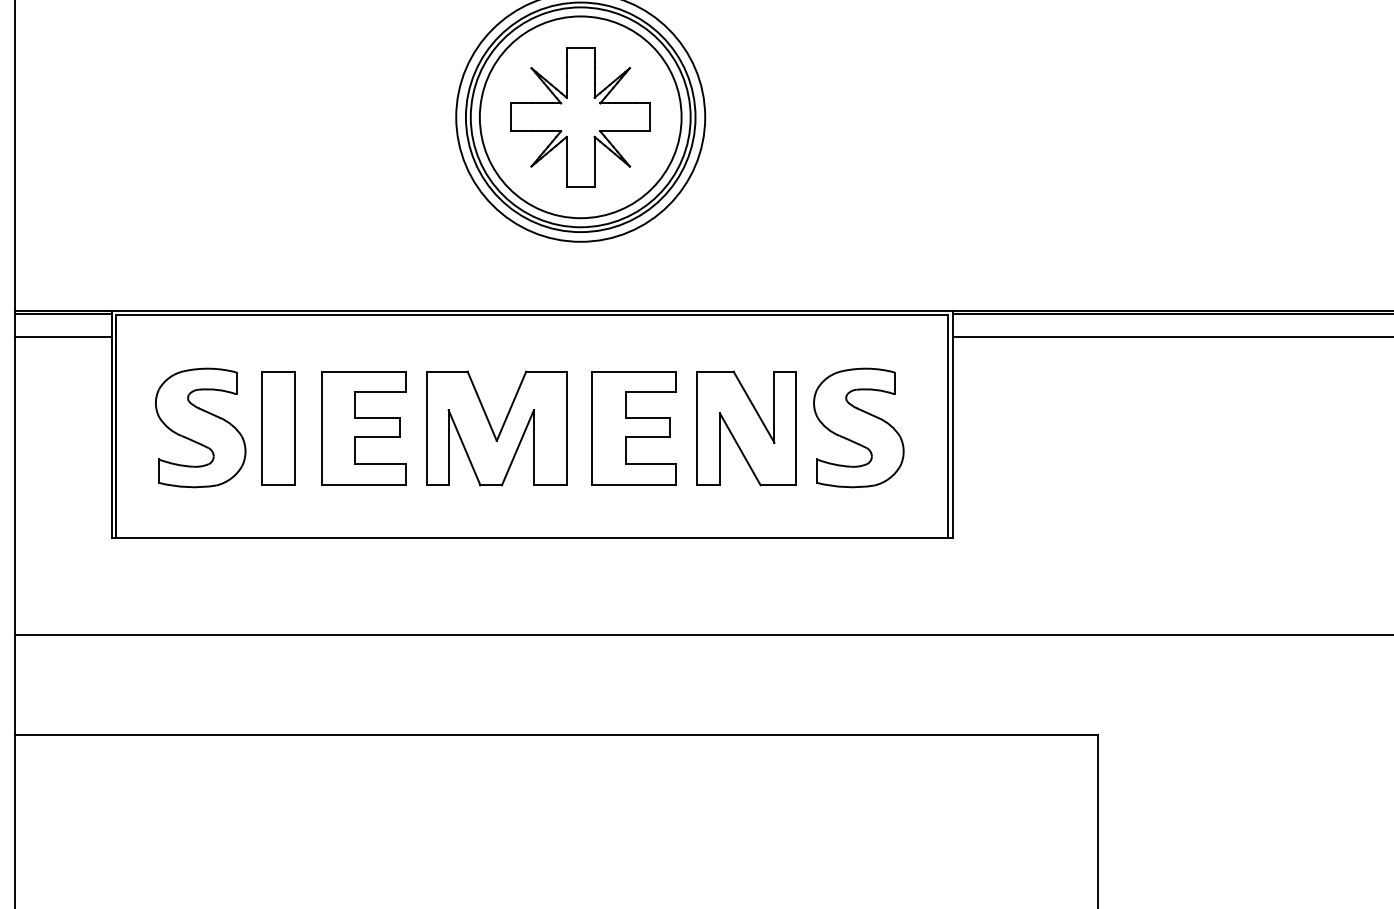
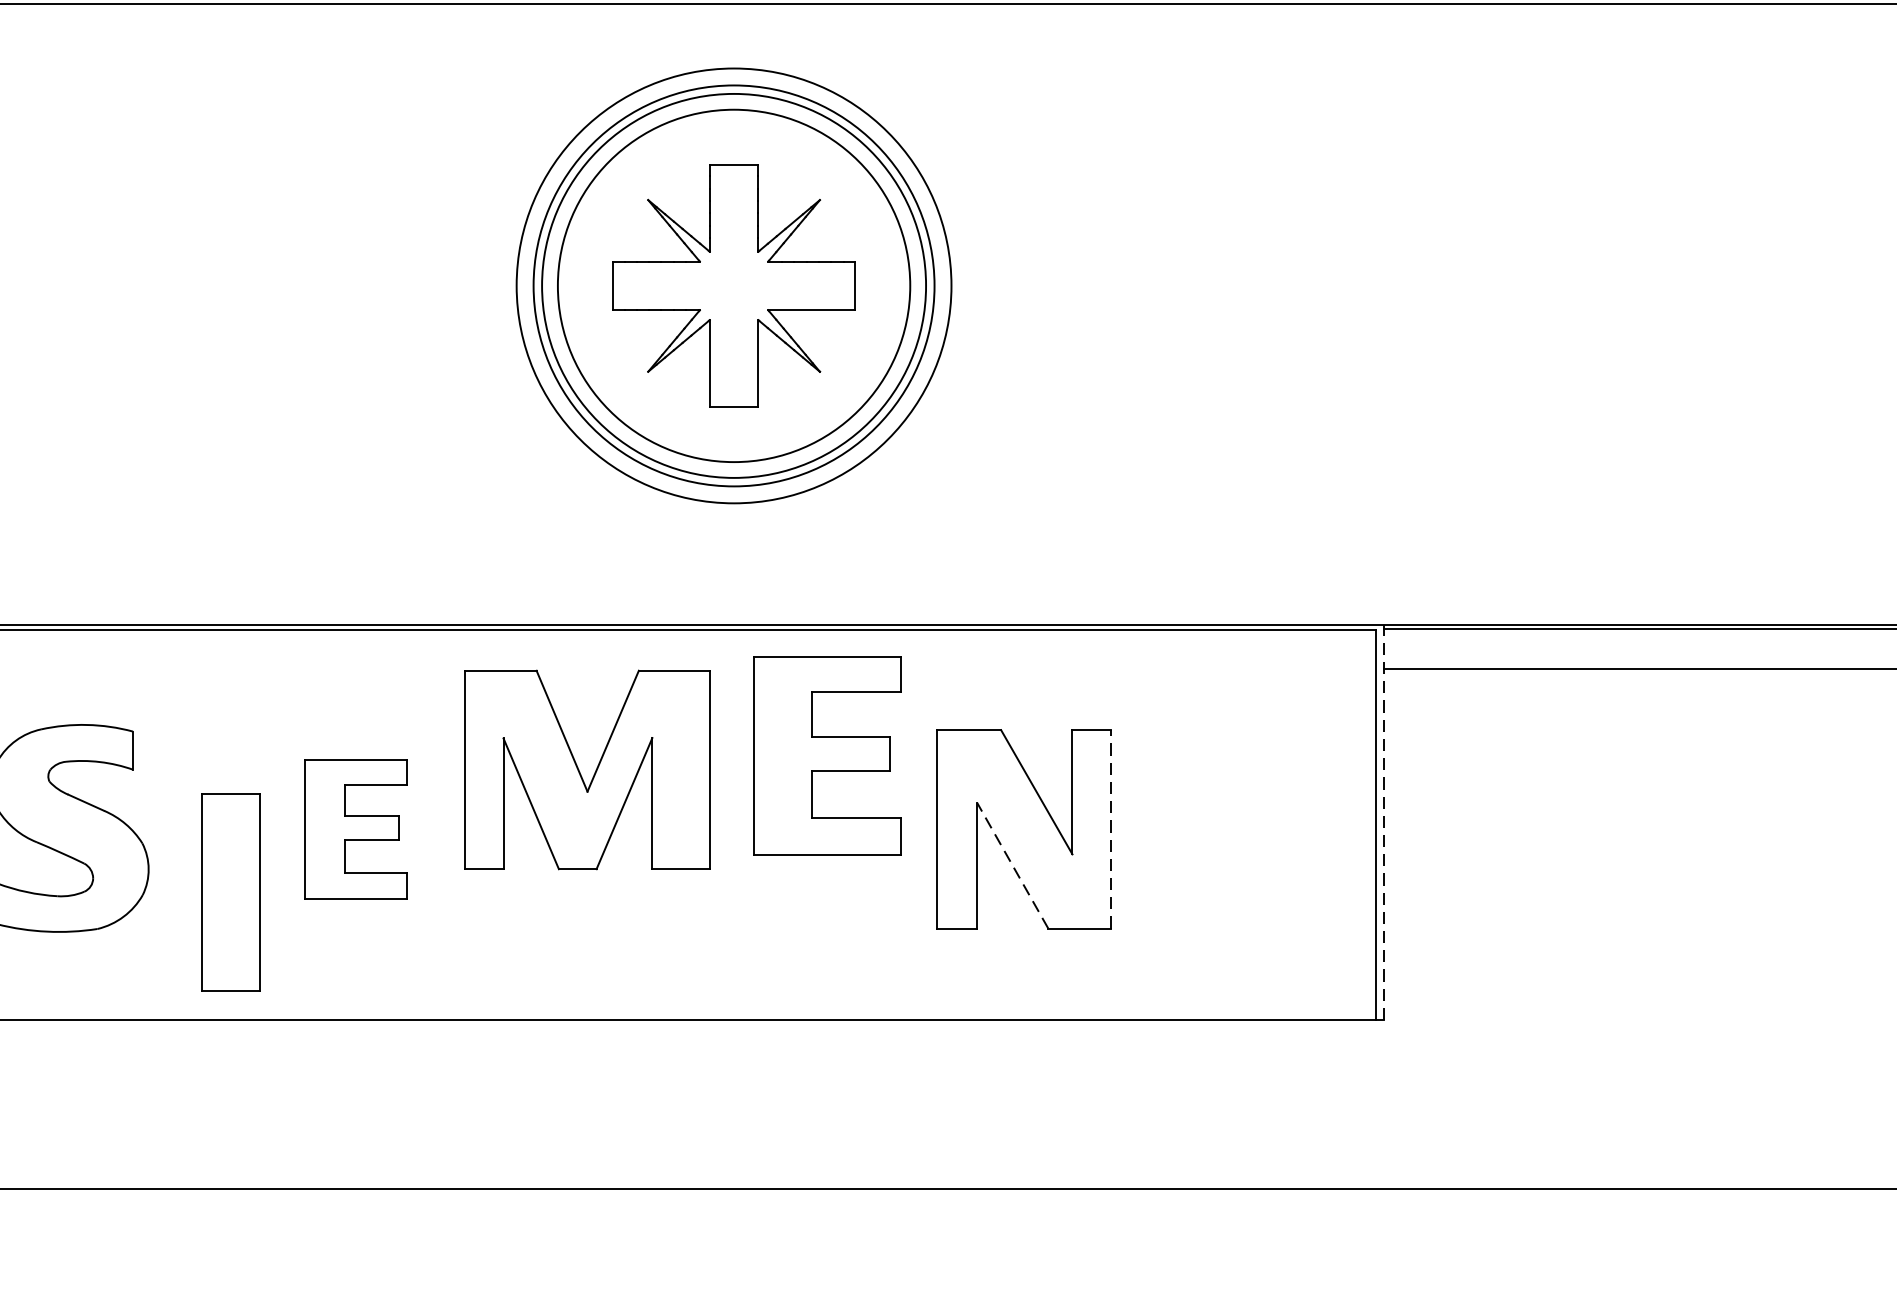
line: (952, 424) -> (1383, 822), solid -> dashed
part: (858, 427) -> (1219, 827), removed
part: (278, 428) -> (230, 892), moved
part: (363, 428) -> (354, 829), size x0.7
part: (496, 428) -> (586, 769), moved
part: (633, 428) -> (826, 756), moved
line: (796, 428) -> (1110, 829), solid -> dashed
line: (740, 448) -> (1013, 864), solid -> dashed

